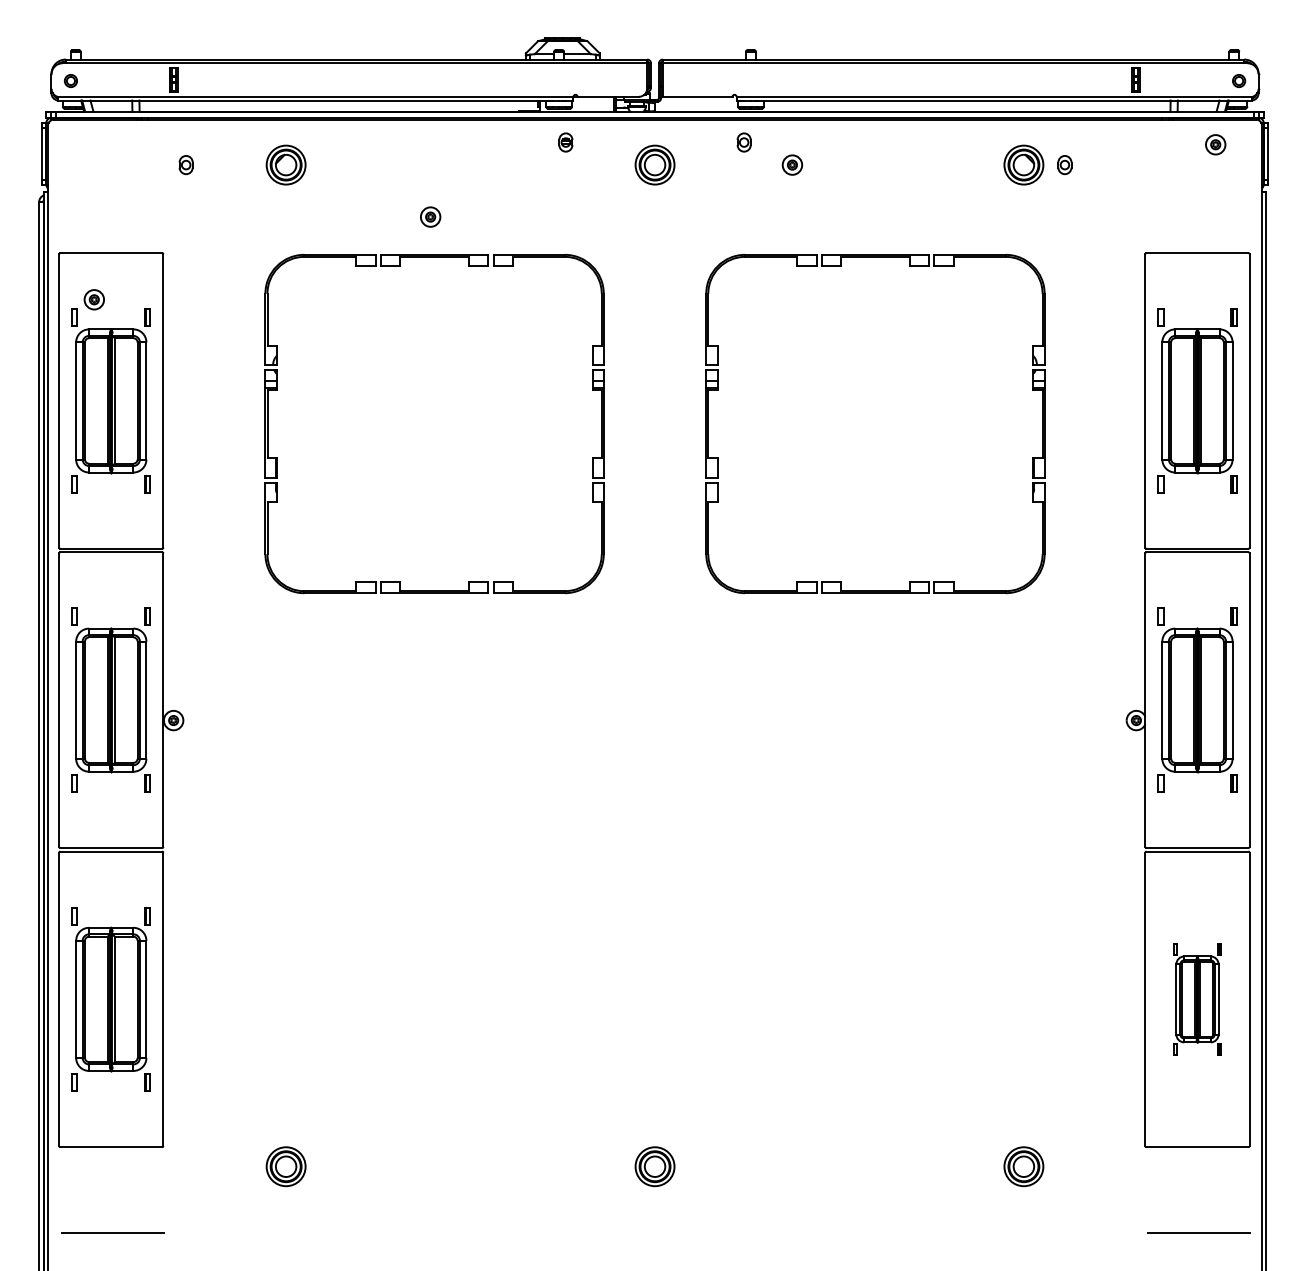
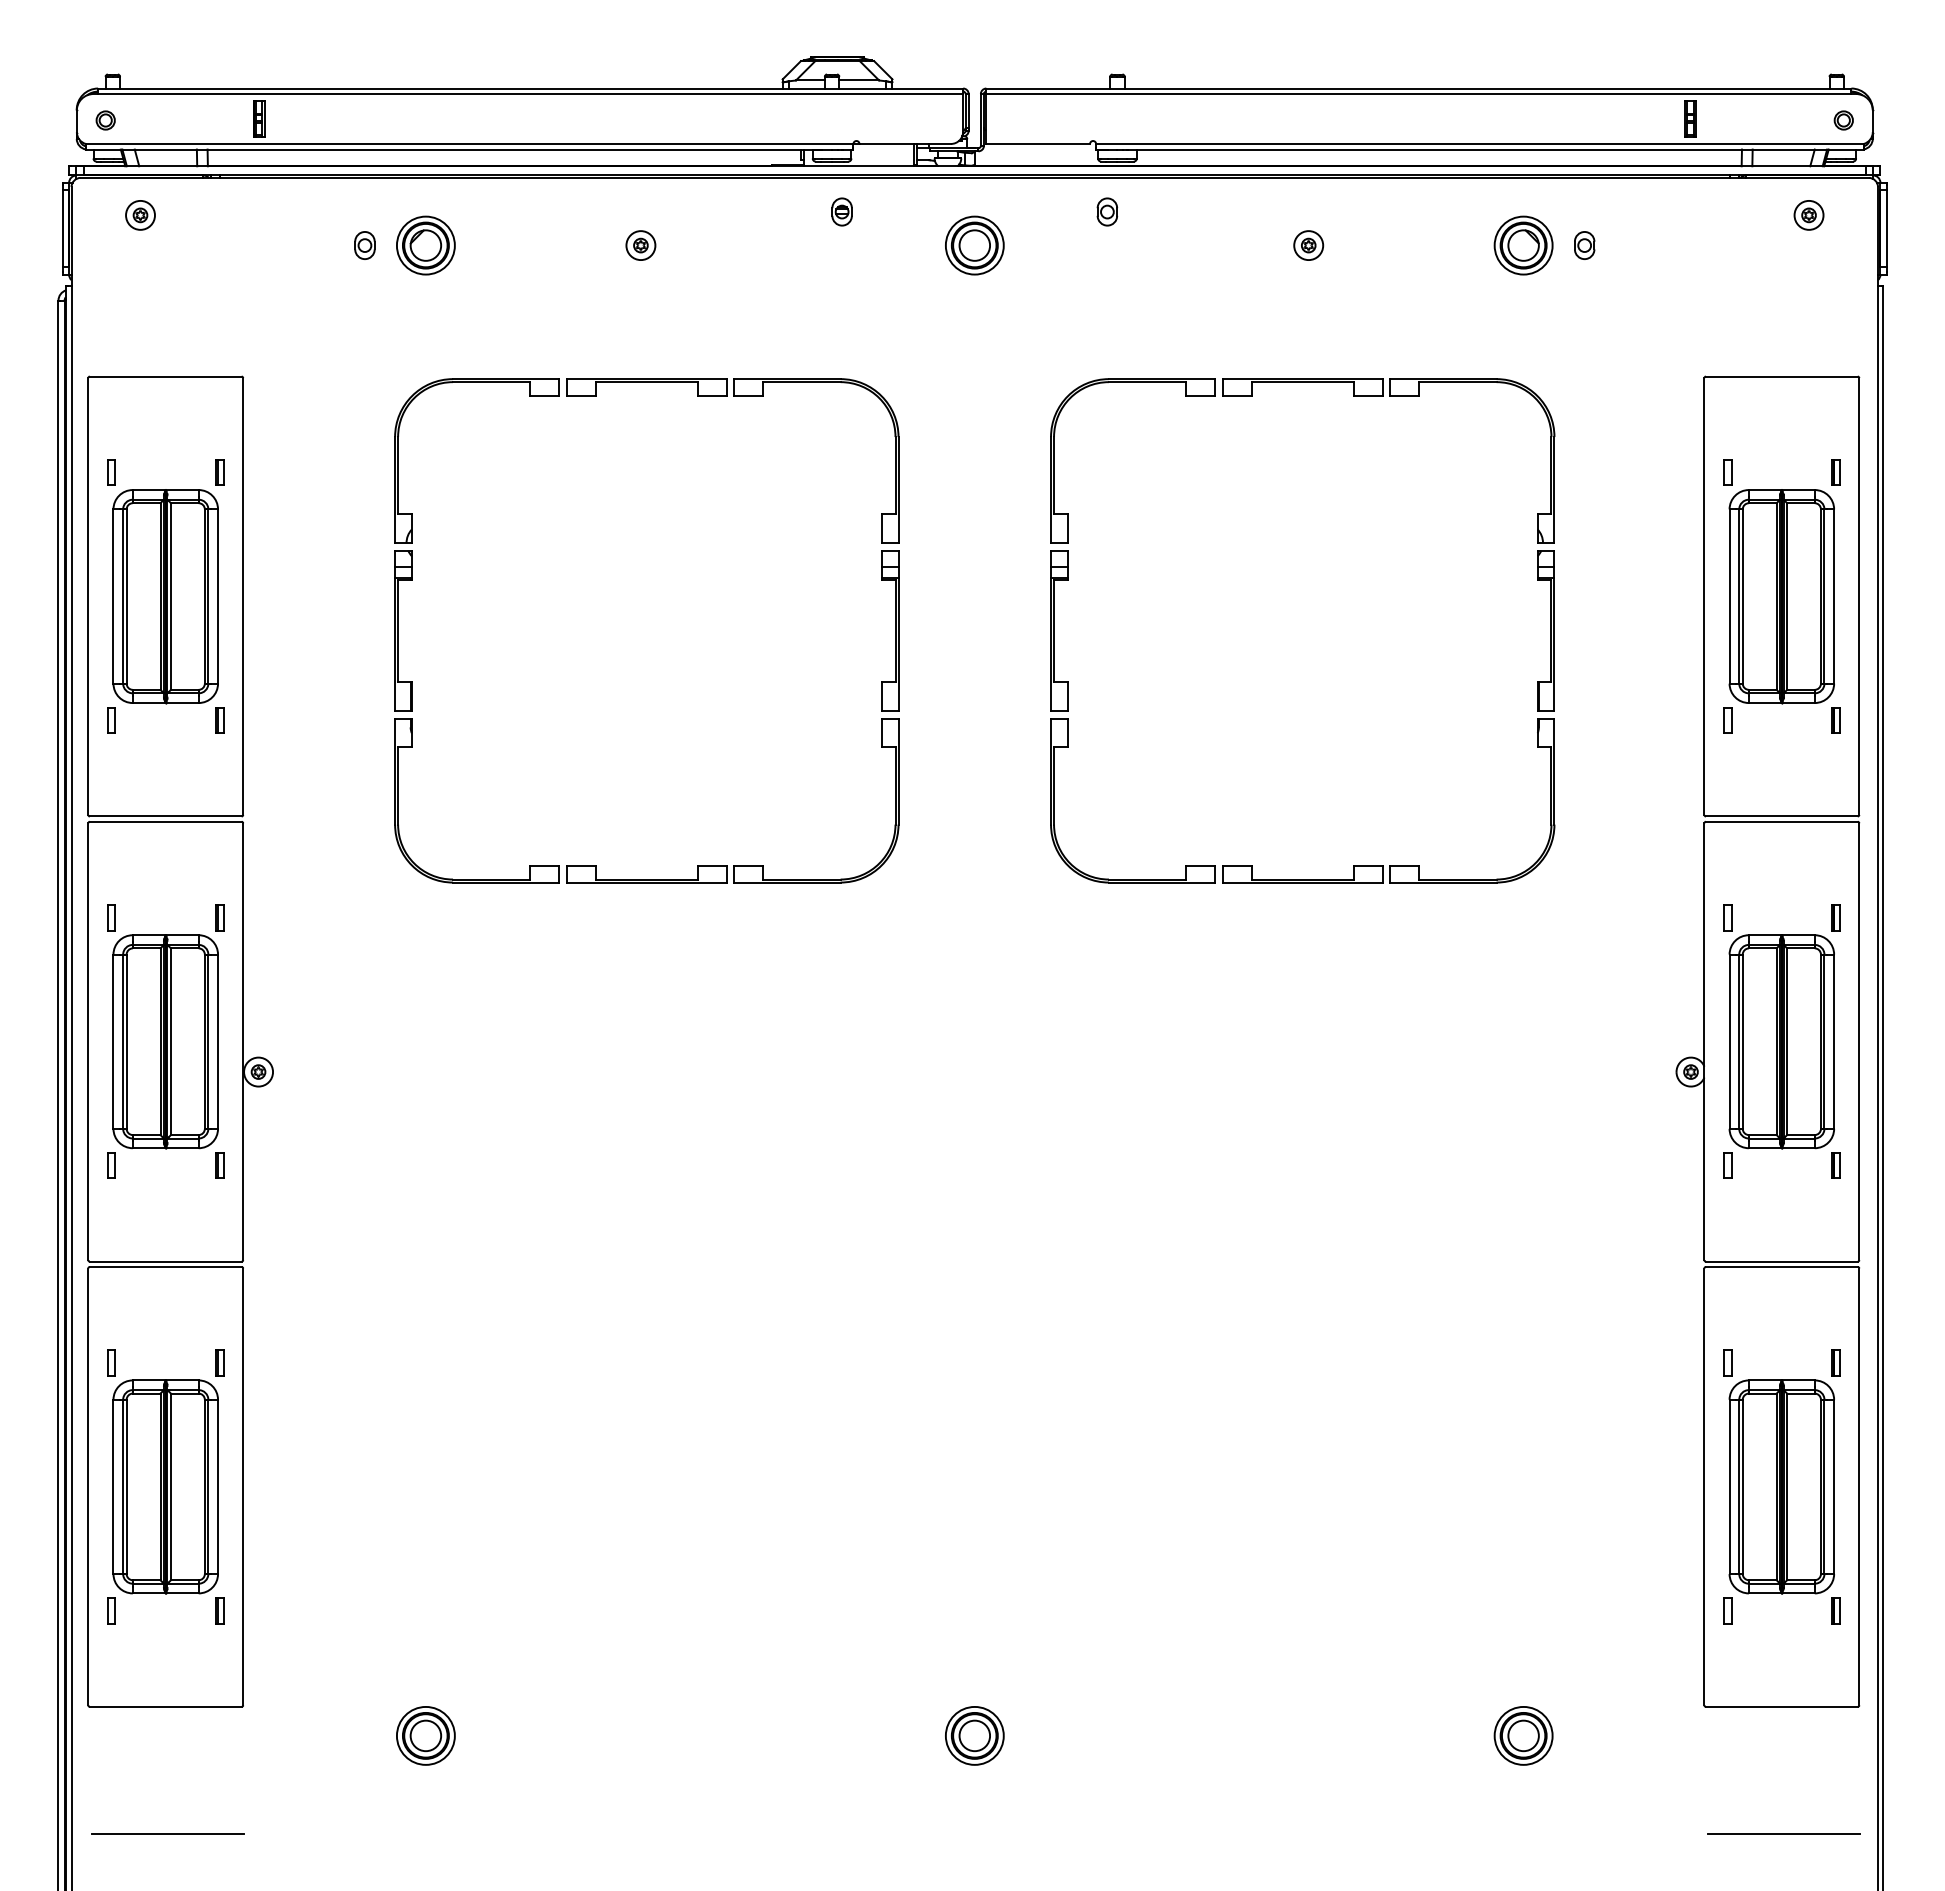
part: (792, 164) -> (1308, 244), moved
part: (185, 165) -> (363, 246), moved
part: (430, 216) -> (640, 244), moved
part: (93, 299) -> (139, 214), moved
part: (1197, 999) -> (1781, 1487), size x1.67

